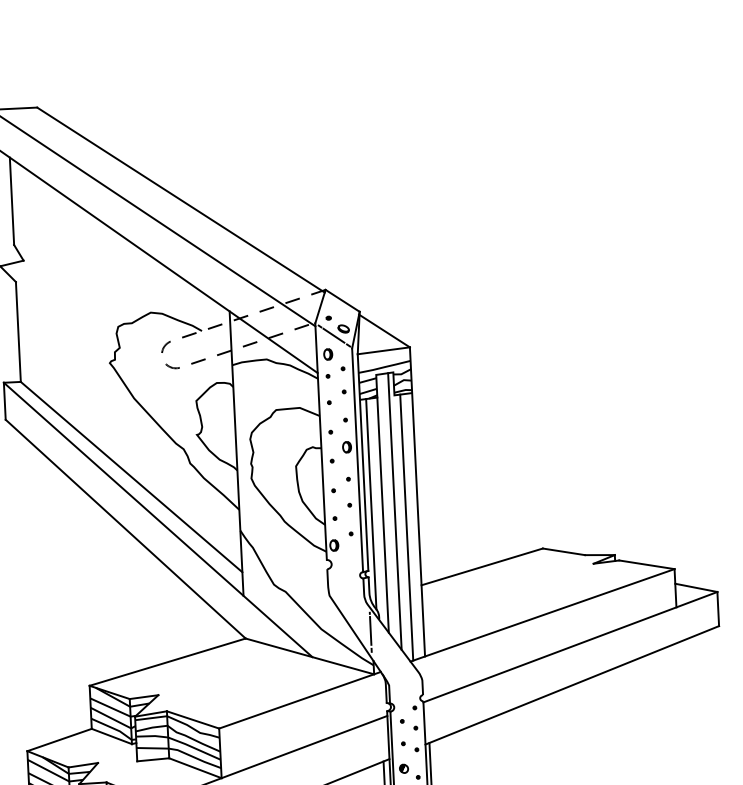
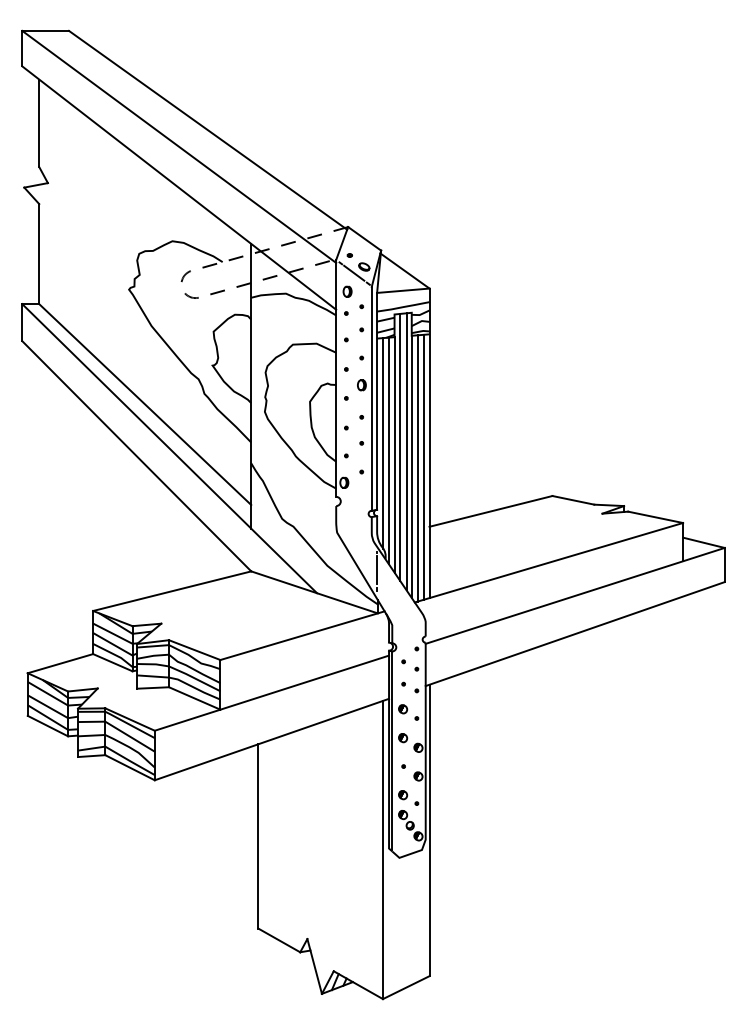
line: (388, 507) -> (400, 447), added
line: (376, 511) -> (388, 450), added
line: (400, 525) -> (411, 466), added
line: (412, 525) -> (423, 466), added

